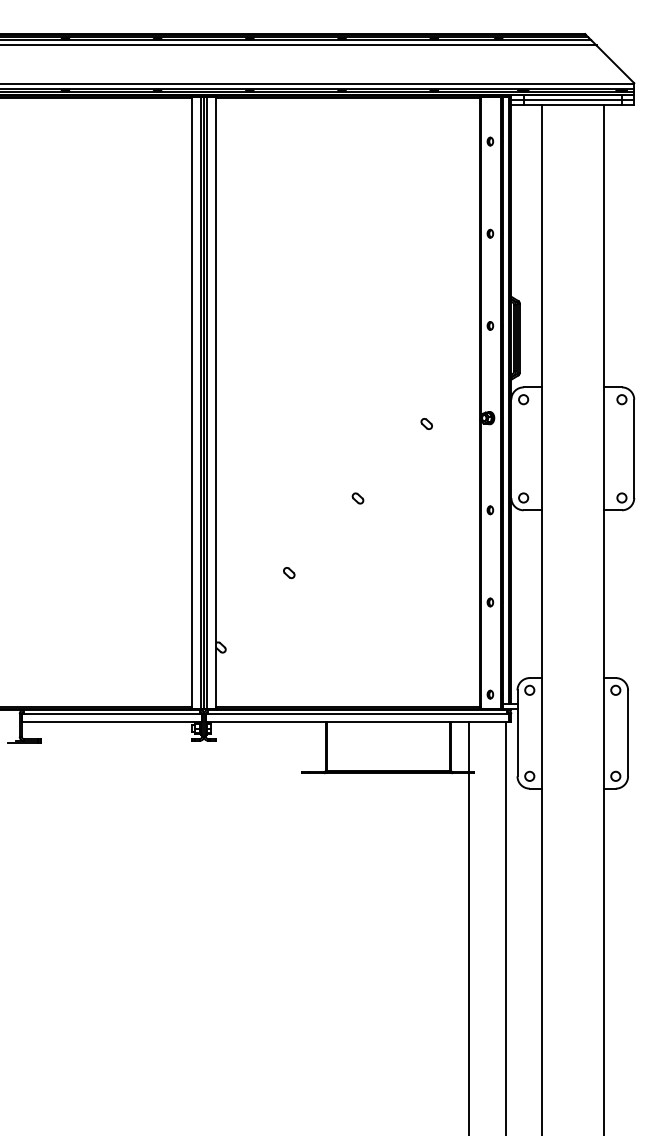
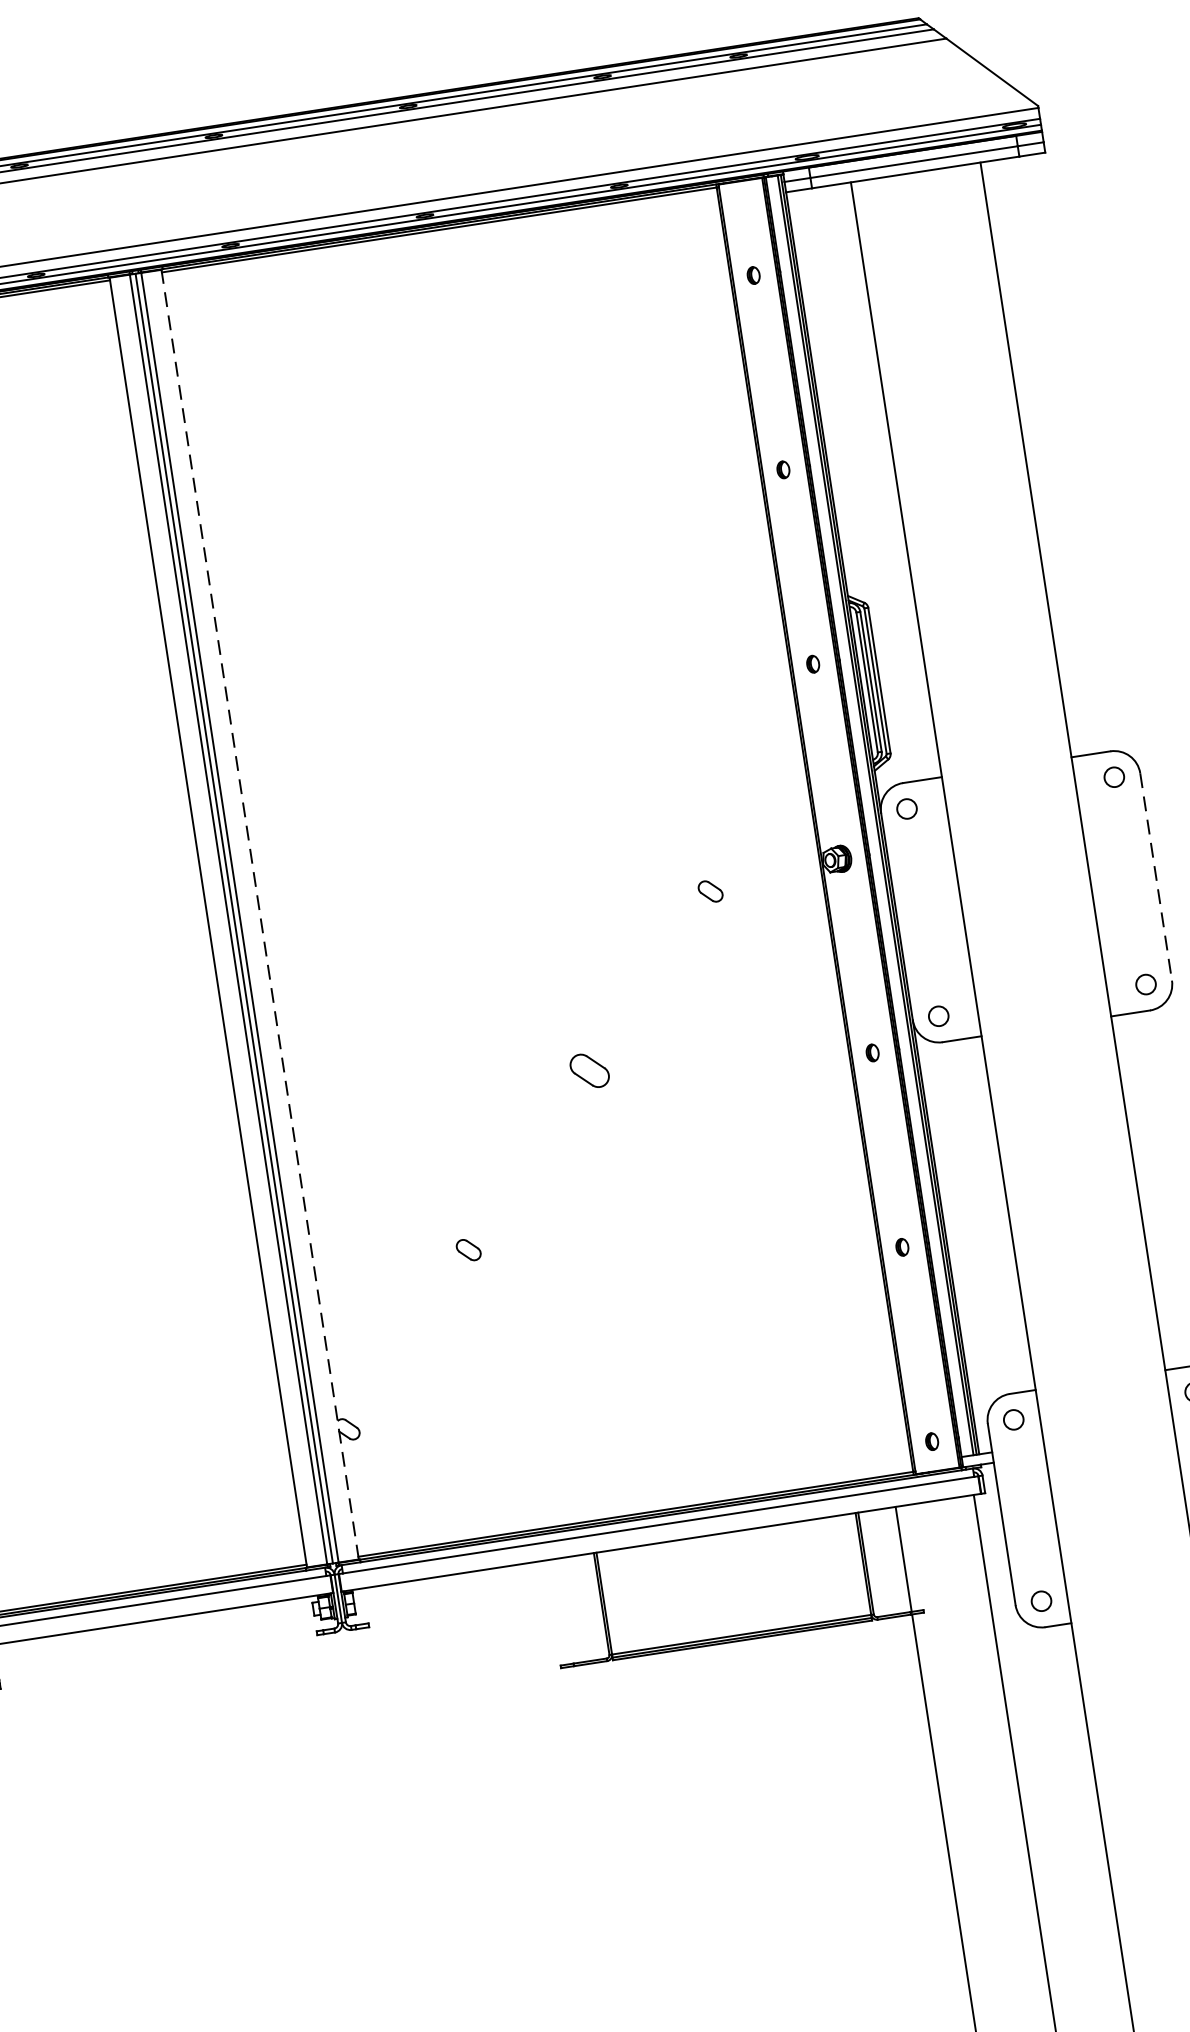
line: (216, 402) -> (260, 914), solid -> dashed
line: (634, 449) -> (1156, 878), solid -> dashed
part: (357, 498) -> (588, 1070), size x1.6

